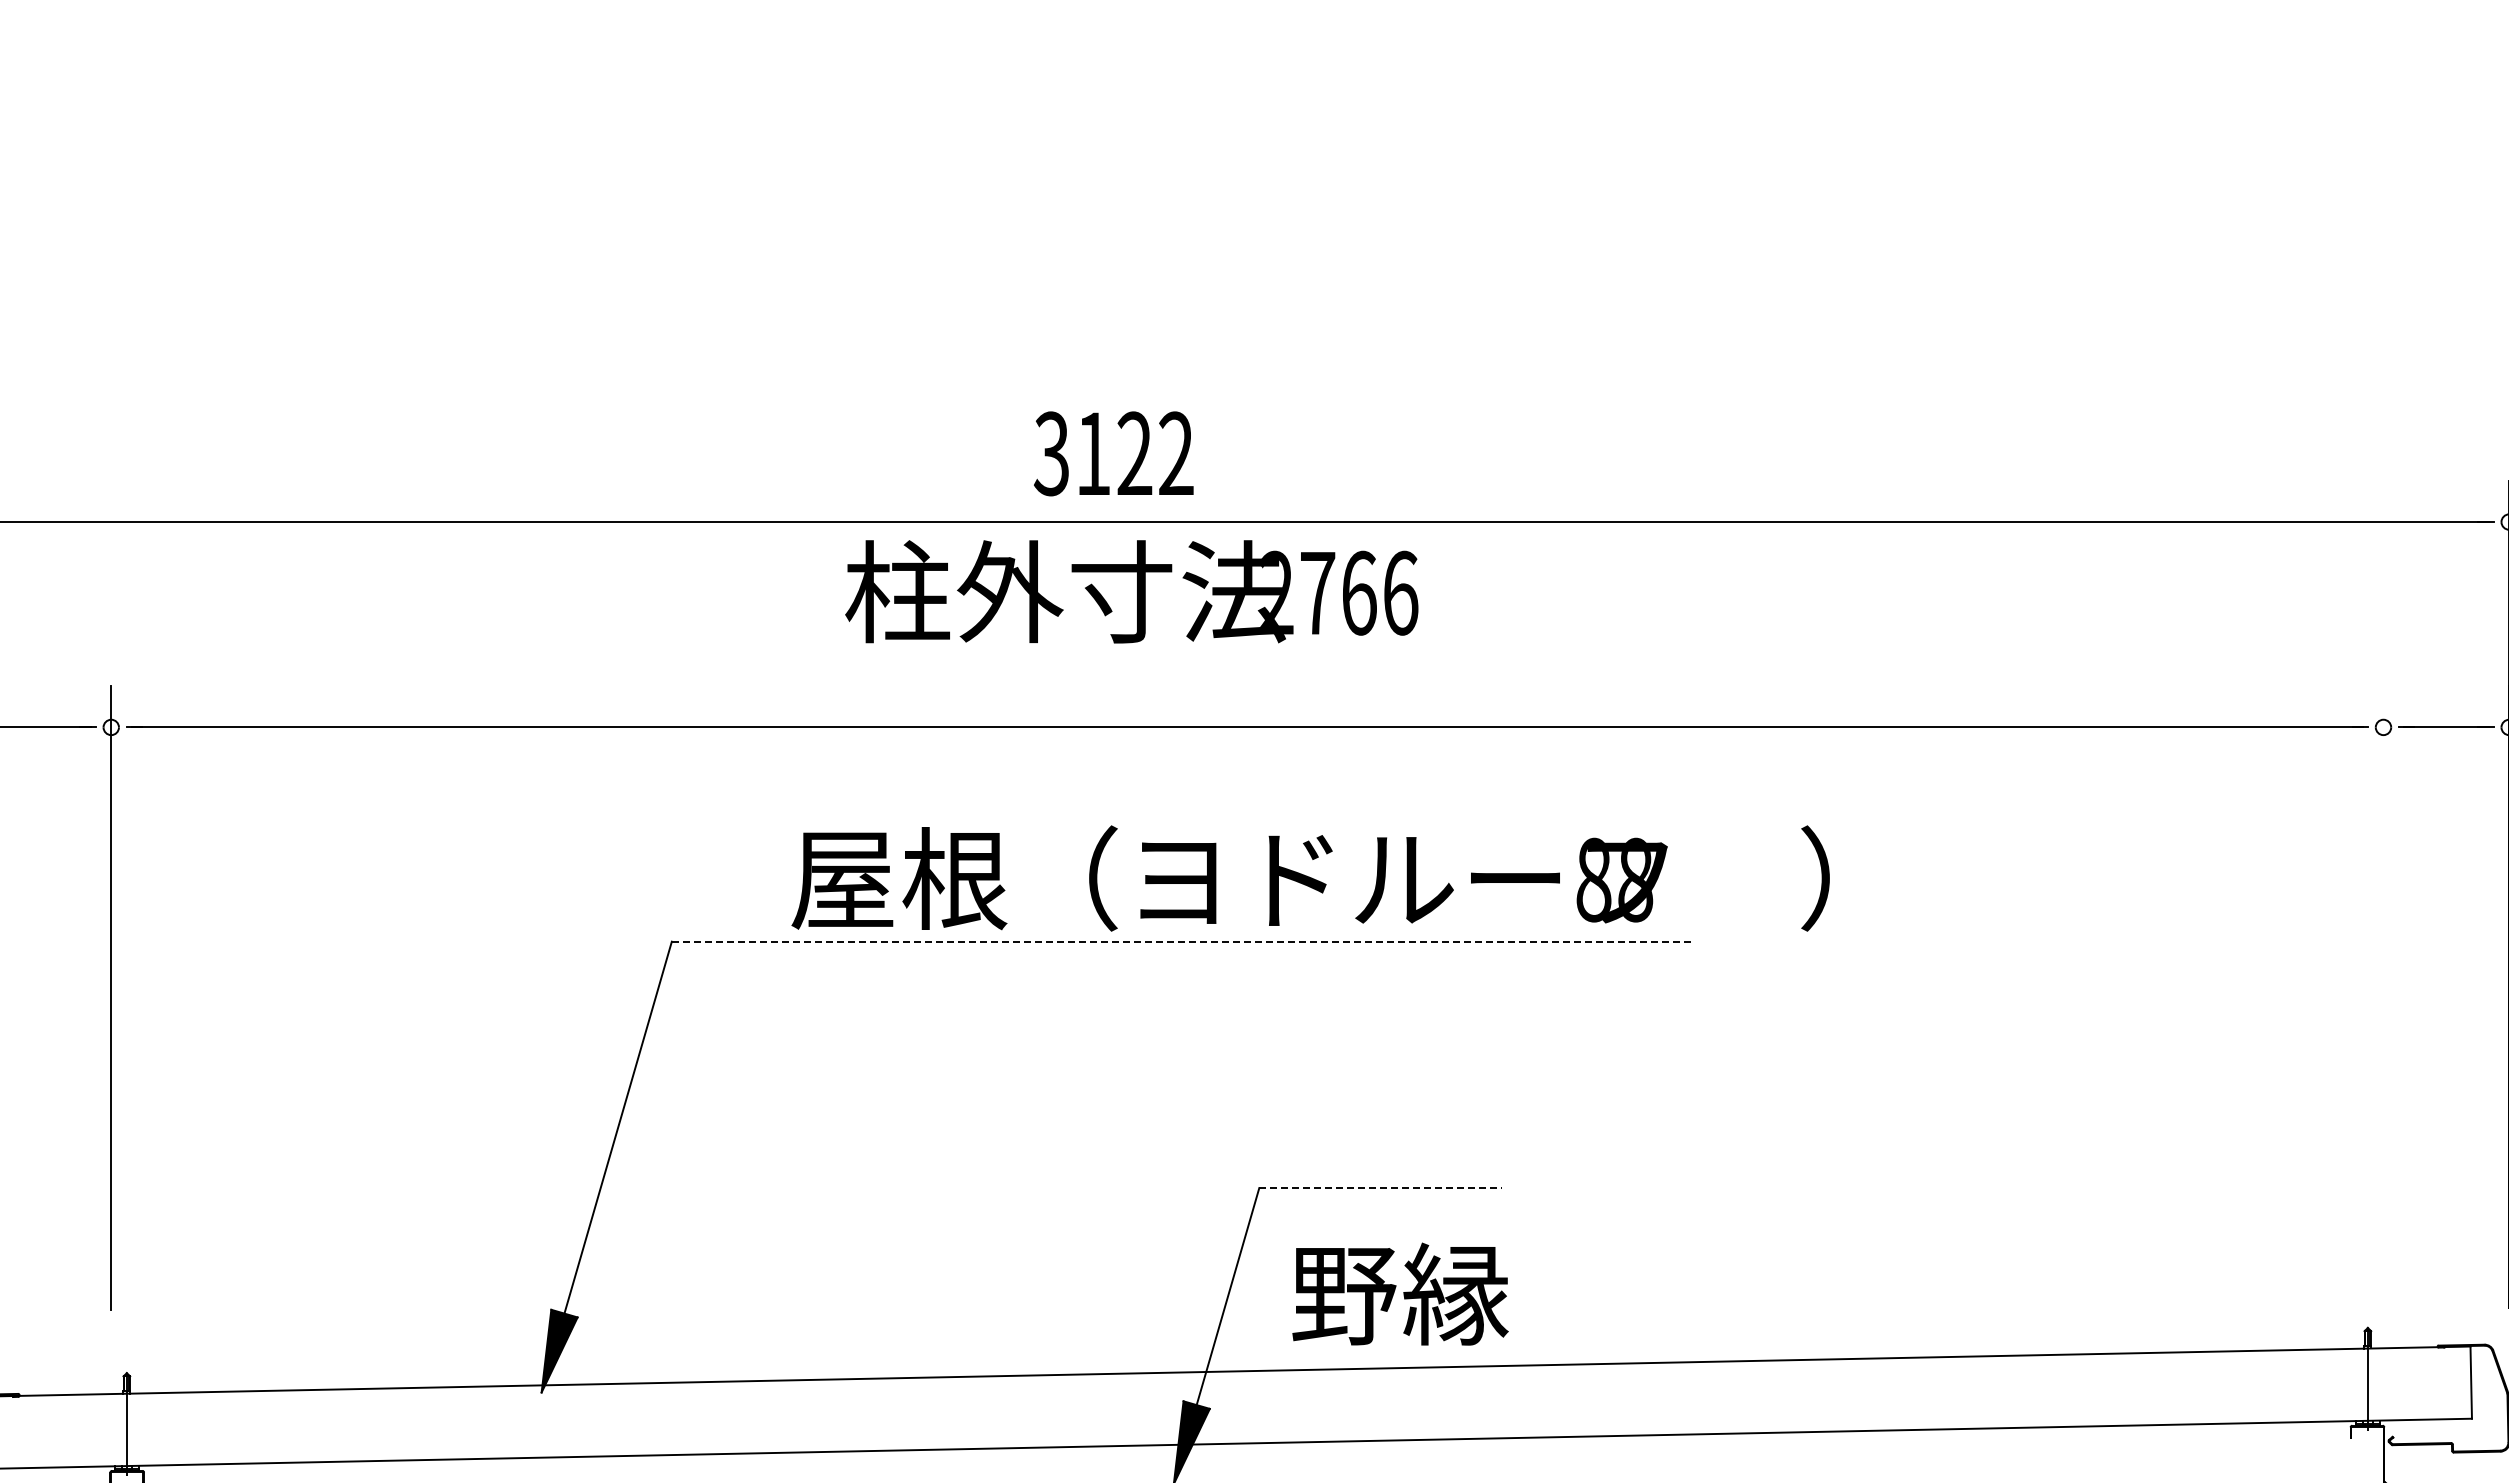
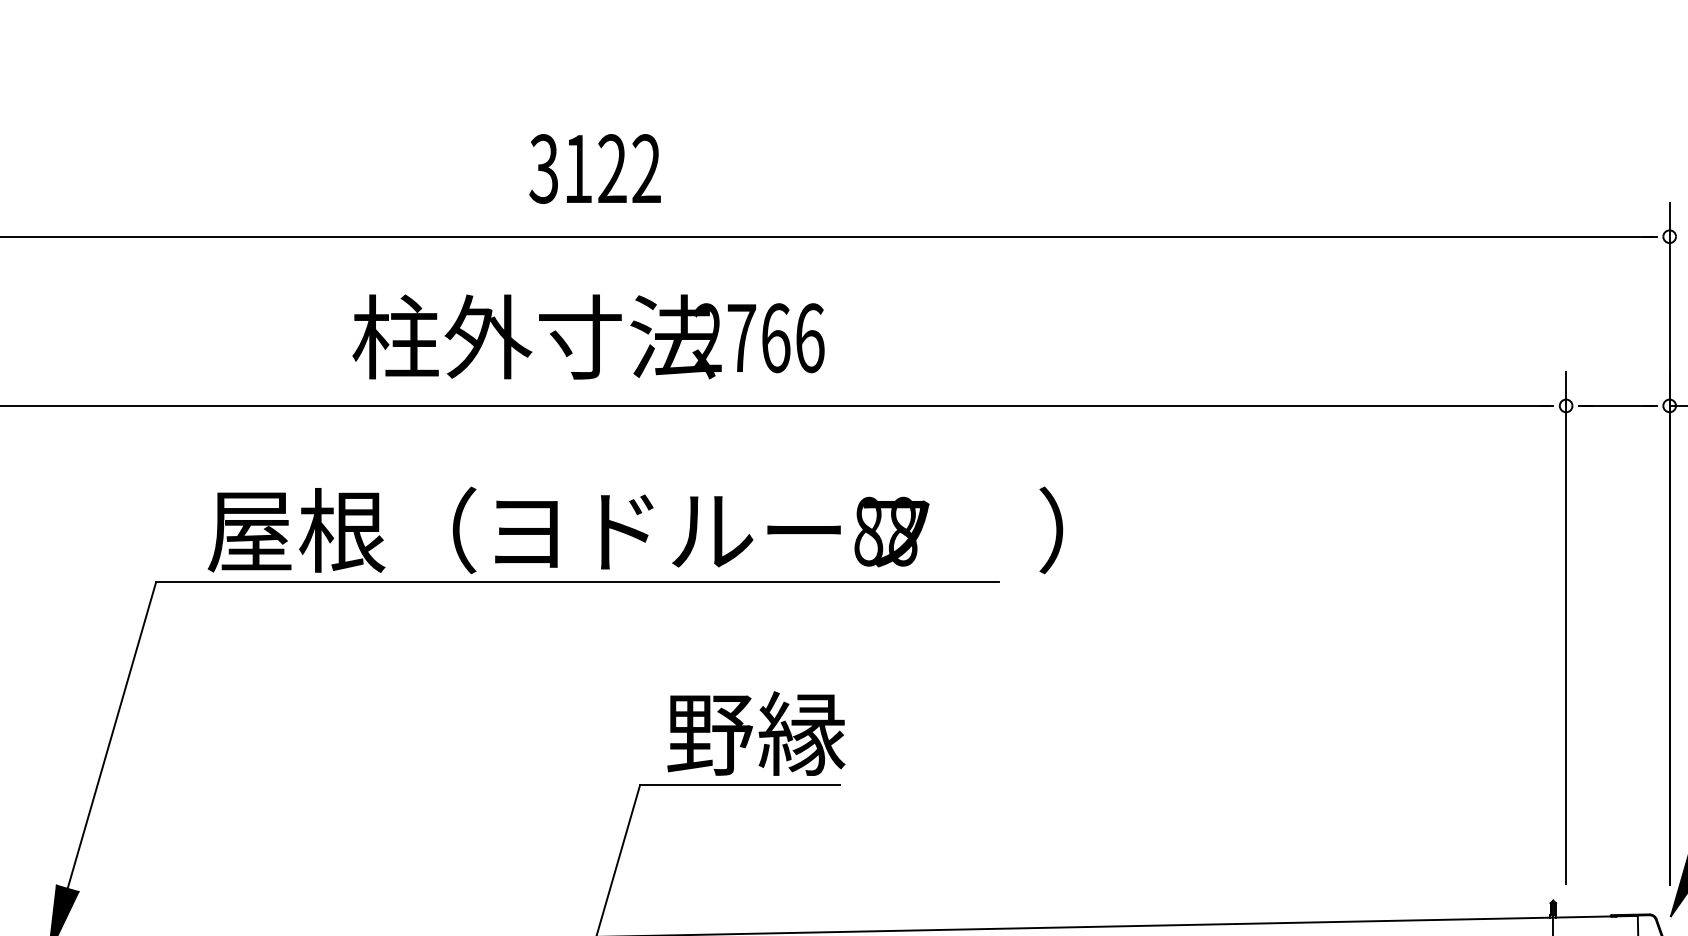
text: (1113, 453) -> (594, 168), moved
text: (1131, 591) -> (588, 336), moved
text: (1310, 878) -> (635, 530), moved
line: (1183, 941) -> (577, 582), dashed -> solid
line: (2383, 997) -> (1566, 628), added
line: (1381, 1188) -> (740, 785), dashed -> solid
text: (1400, 1293) -> (756, 733), moved

